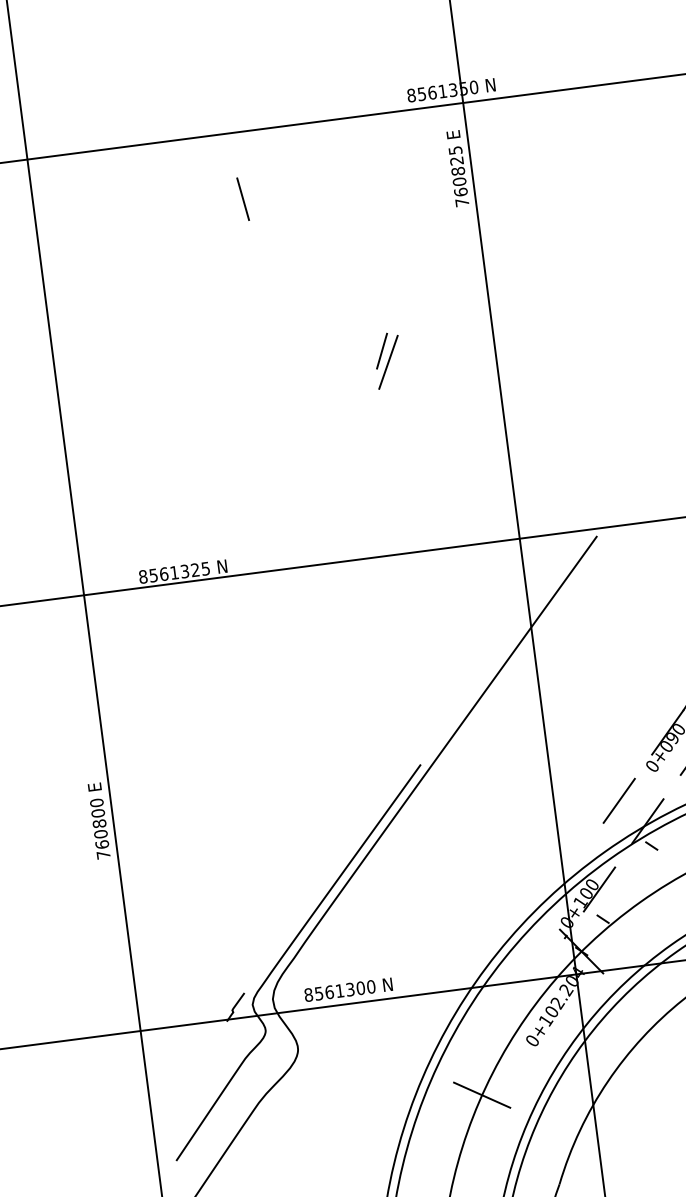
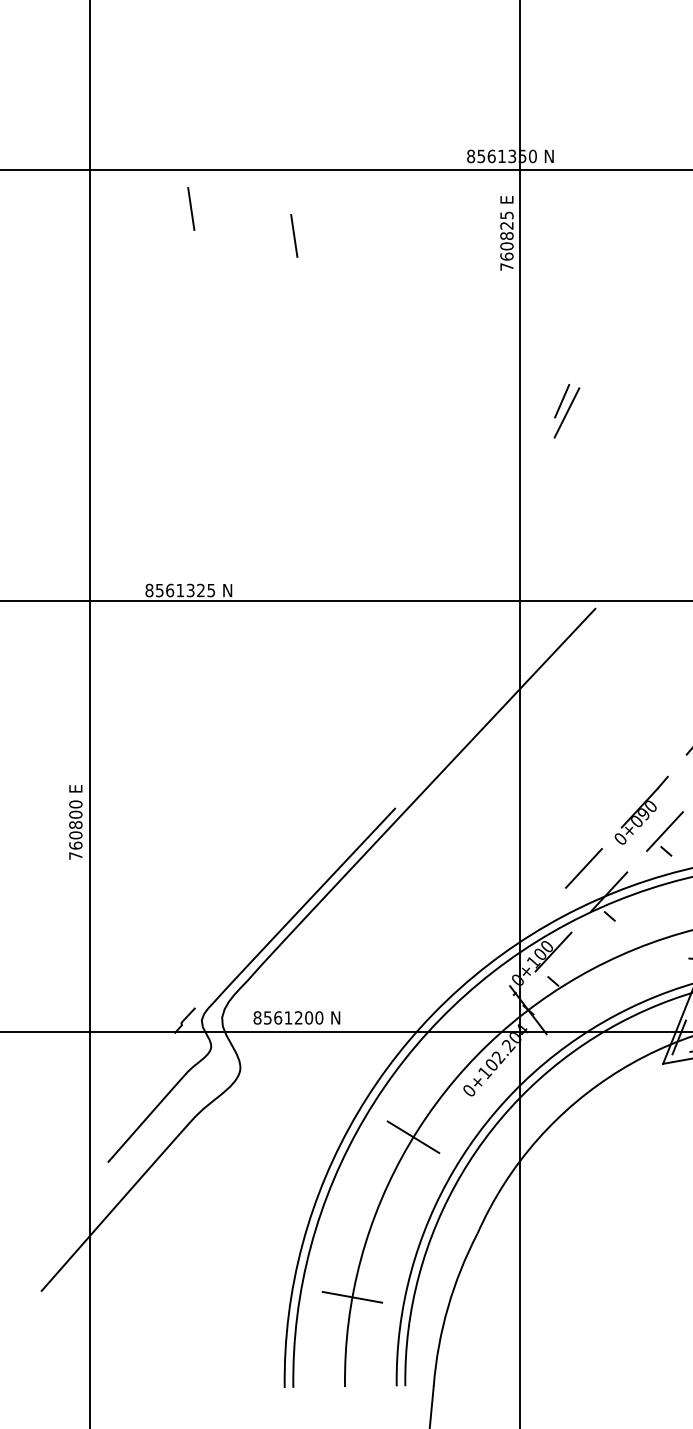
line: (135, 184) -> (191, 208), added
part: (387, 360) -> (566, 411), moved
text: (350, 989) -> (298, 1017), 8561300 -> 8561200

